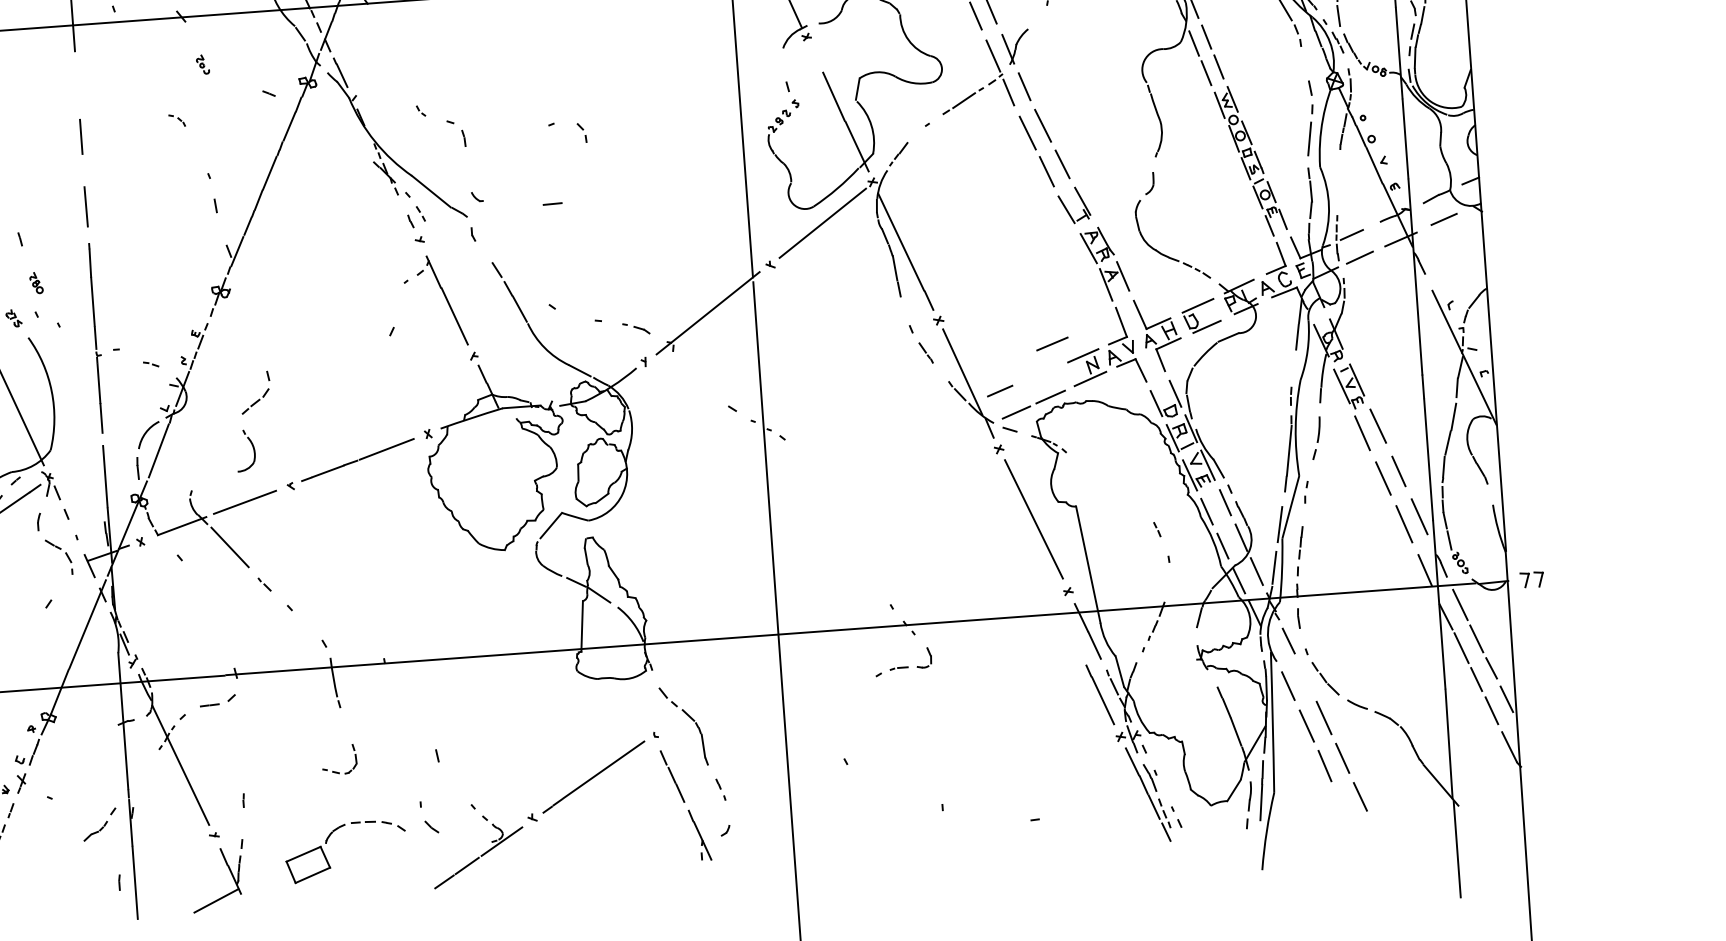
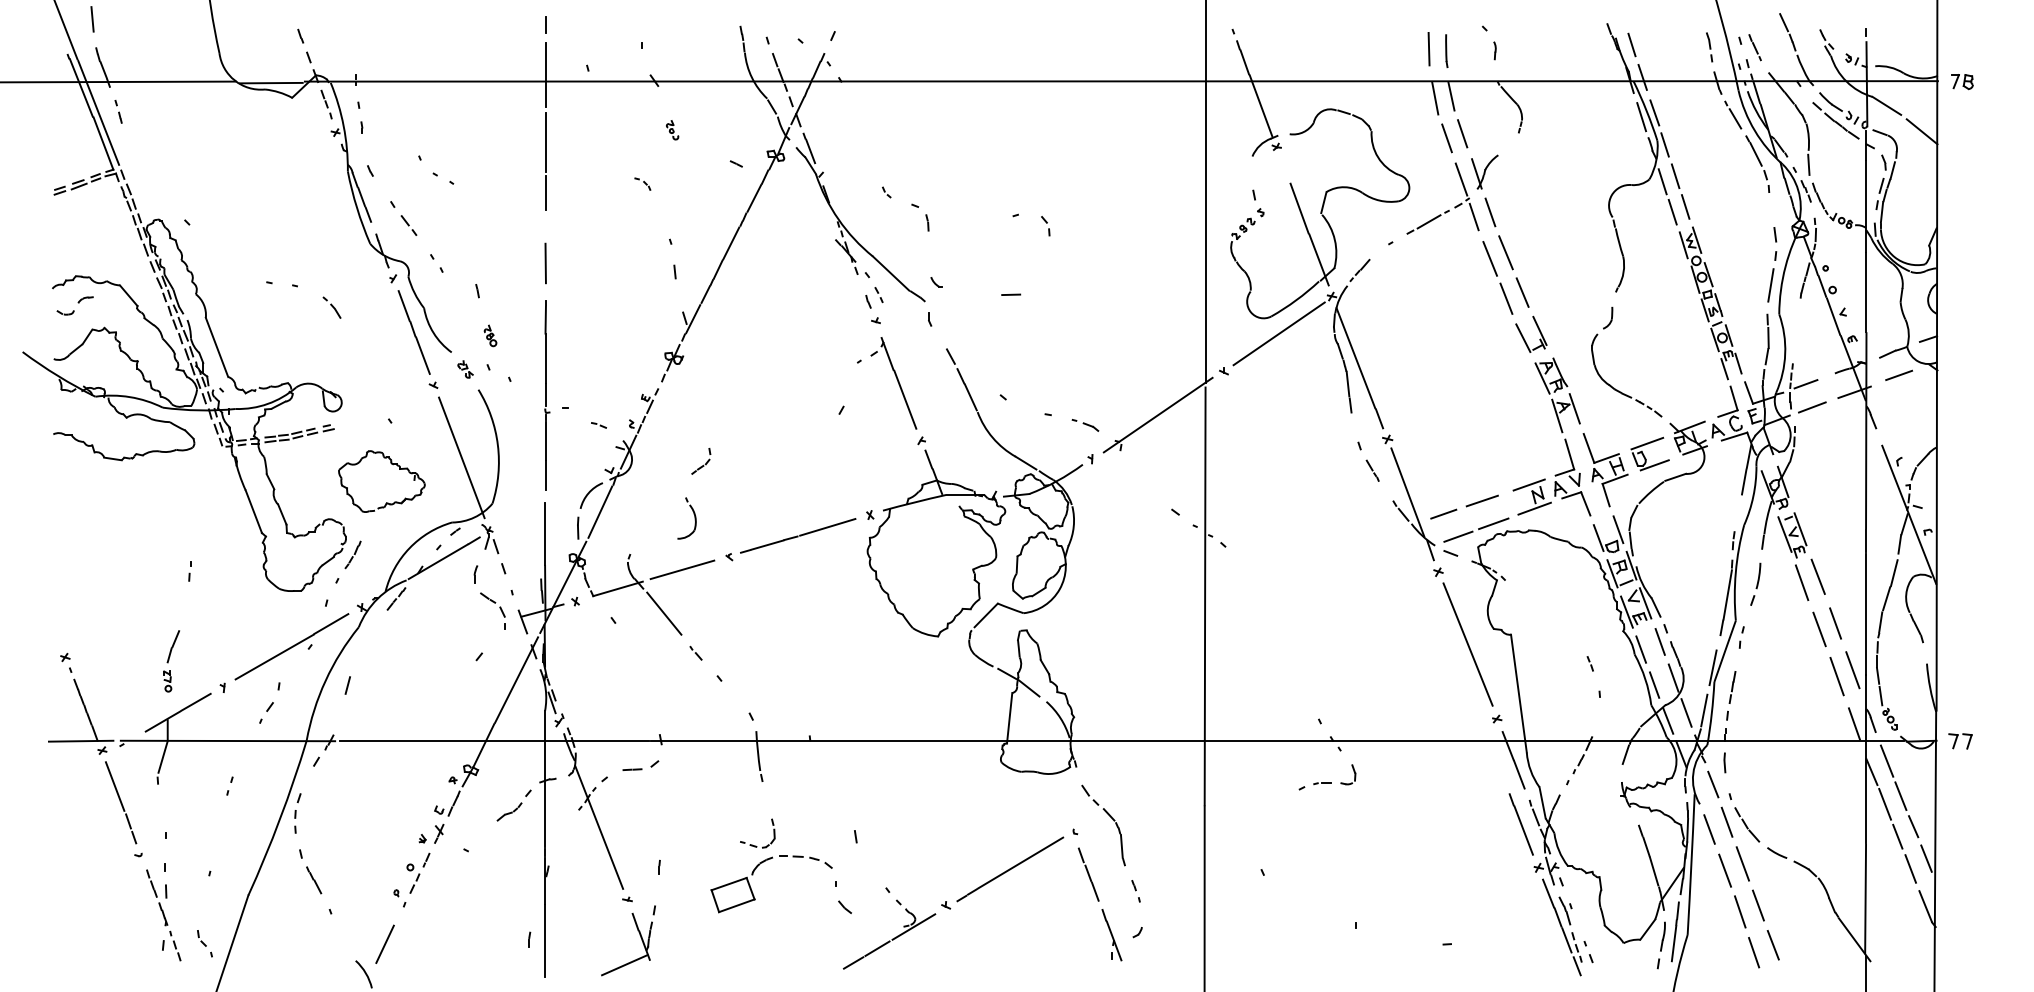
line: (77, 86) -> (545, 142), added
line: (1051, 343) -> (1481, 500), moved
part: (256, 392) -> (701, 461), size x0.62
line: (1304, 676) -> (1726, 821), added
line: (1342, 805) -> (1754, 952), added
part: (99, 824) -> (513, 805), moved
part: (327, 858) -> (752, 890), moved

